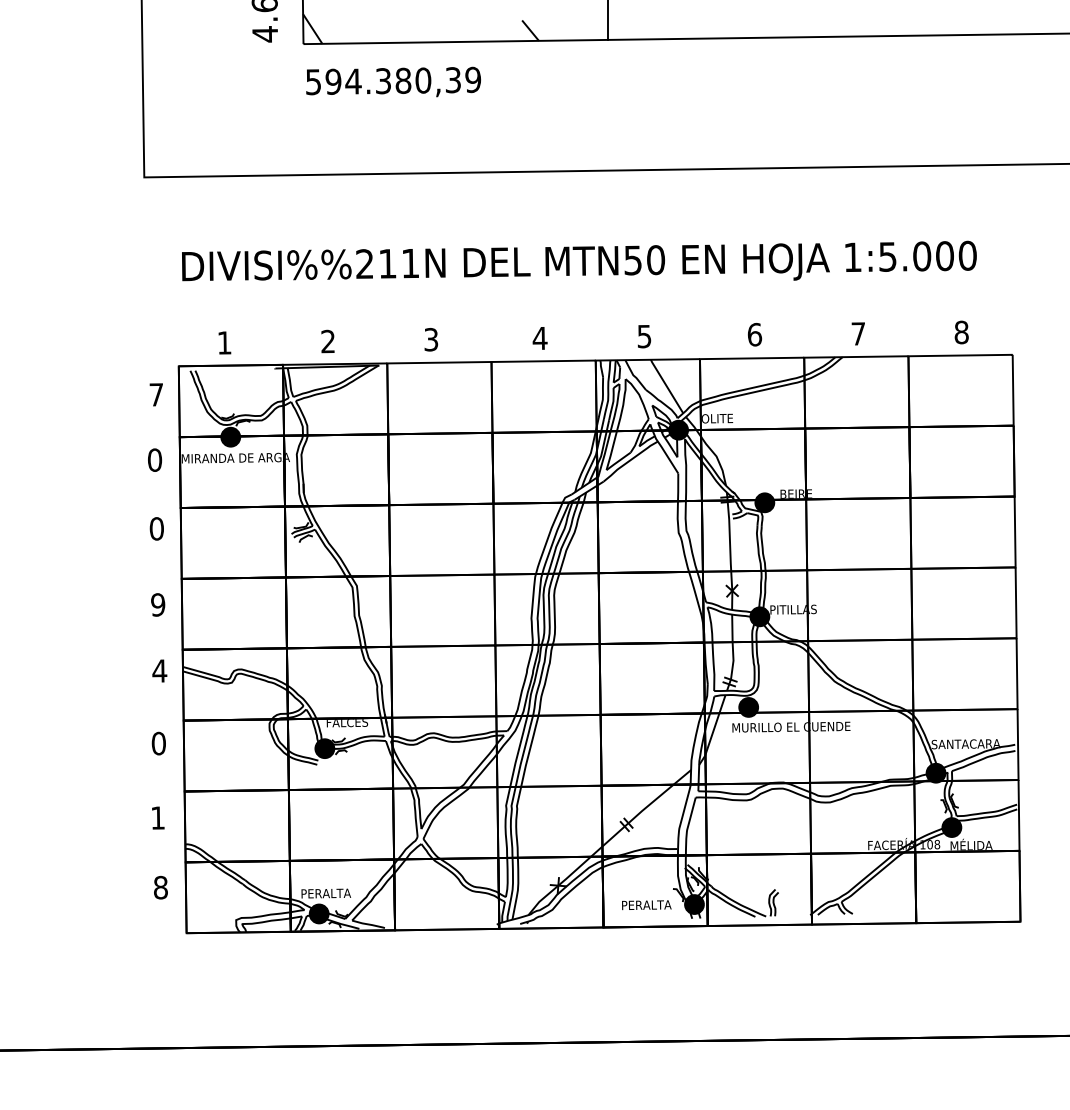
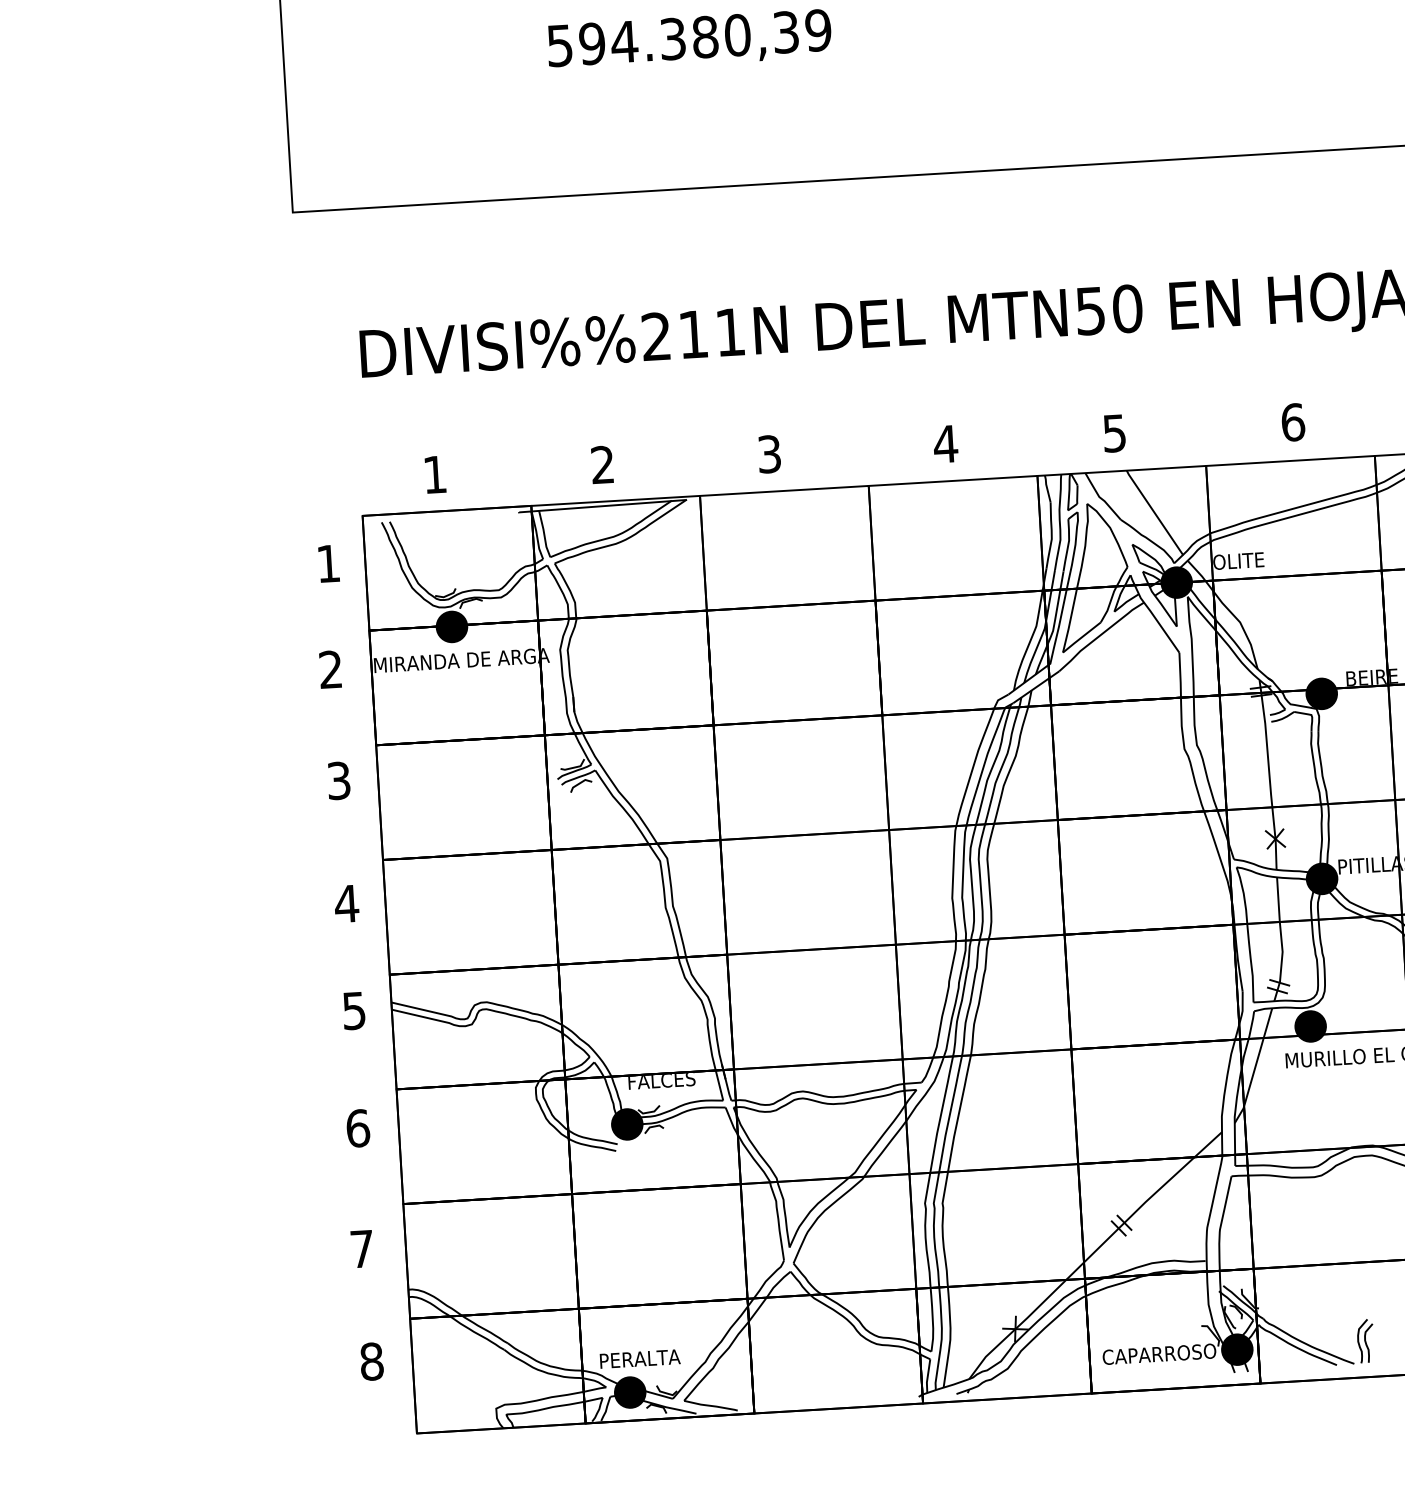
text: (156, 394) -> (328, 563), 7 -> 1
text: (155, 459) -> (331, 668), 0 -> 2
text: (156, 528) -> (338, 780), 0 -> 3
text: (157, 604) -> (345, 903), 9 -> 4
text: (159, 670) -> (353, 1009), 4 -> 5
text: (158, 743) -> (357, 1128), 0 -> 6
text: (157, 817) -> (361, 1248), 1 -> 7
text: (646, 905) -> (1159, 1354), PERALTA -> CAPARROSO

